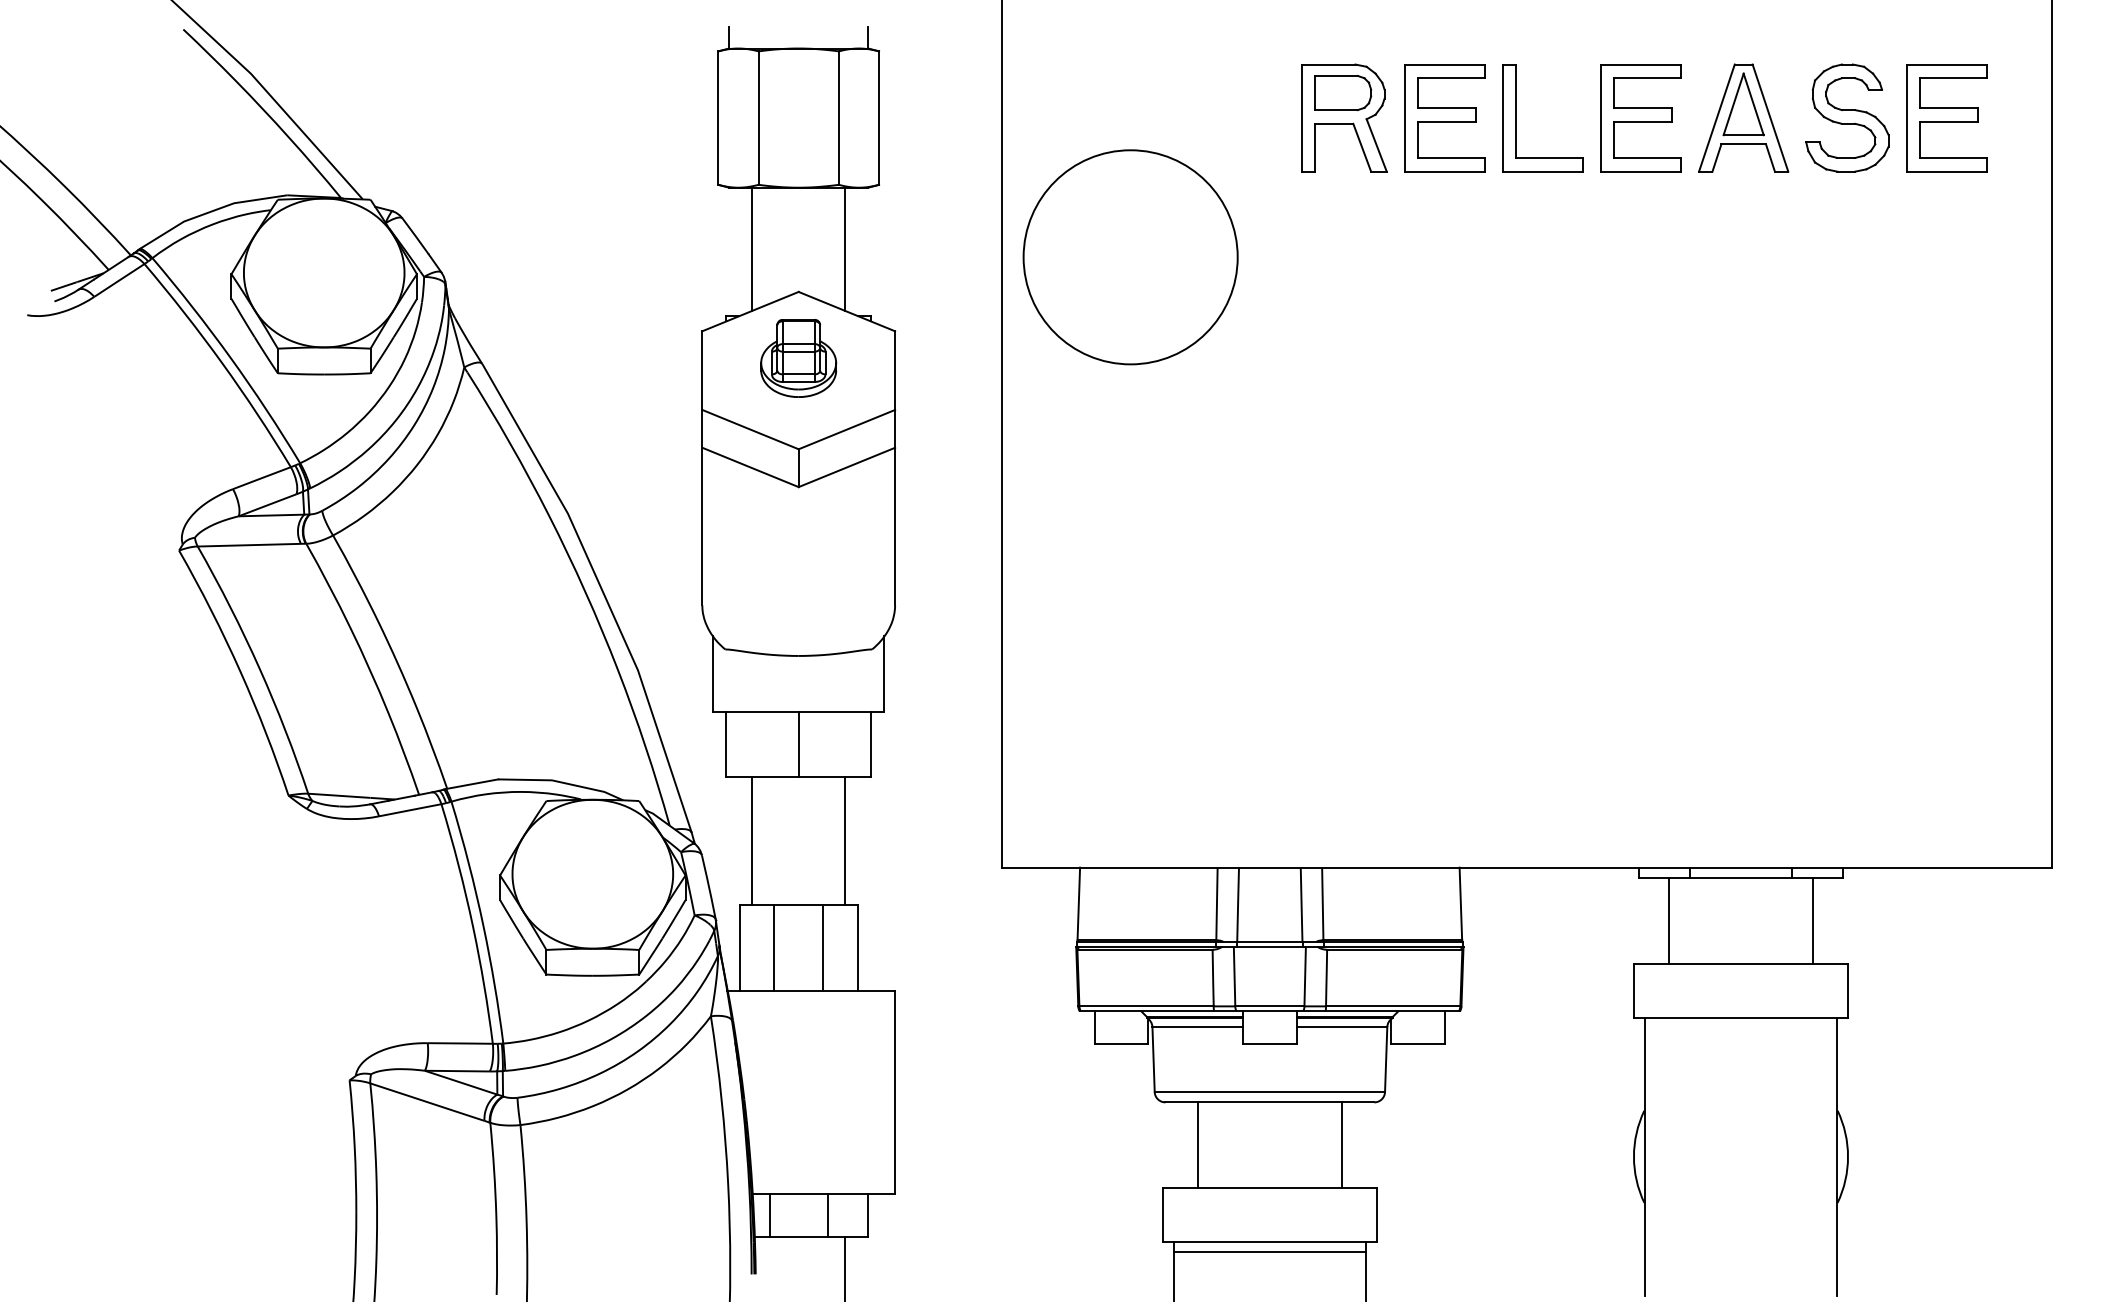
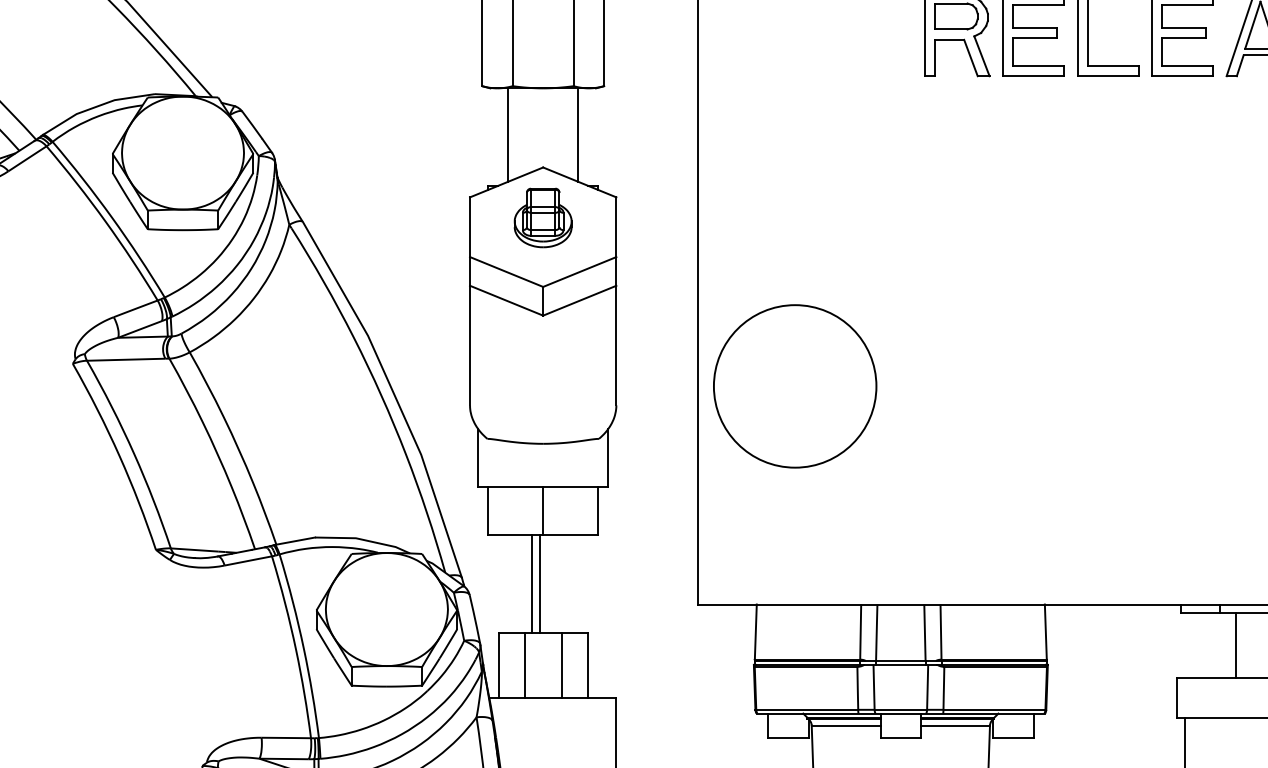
circle: (1130, 257) -> (795, 386), moved
line: (752, 840) -> (540, 583), moved
line: (844, 840) -> (531, 583), moved
line: (1669, 921) -> (1236, 645), moved

